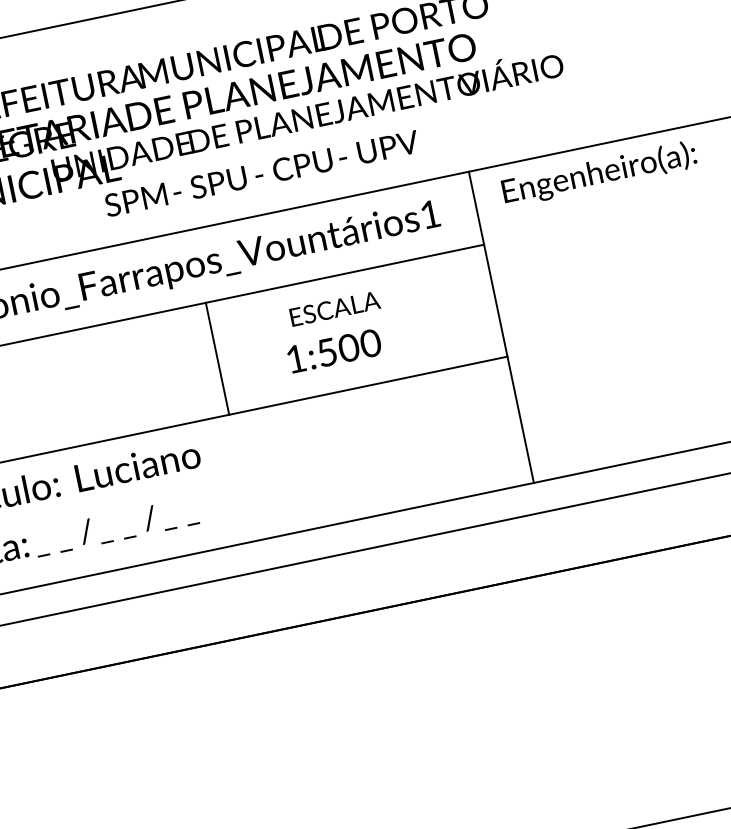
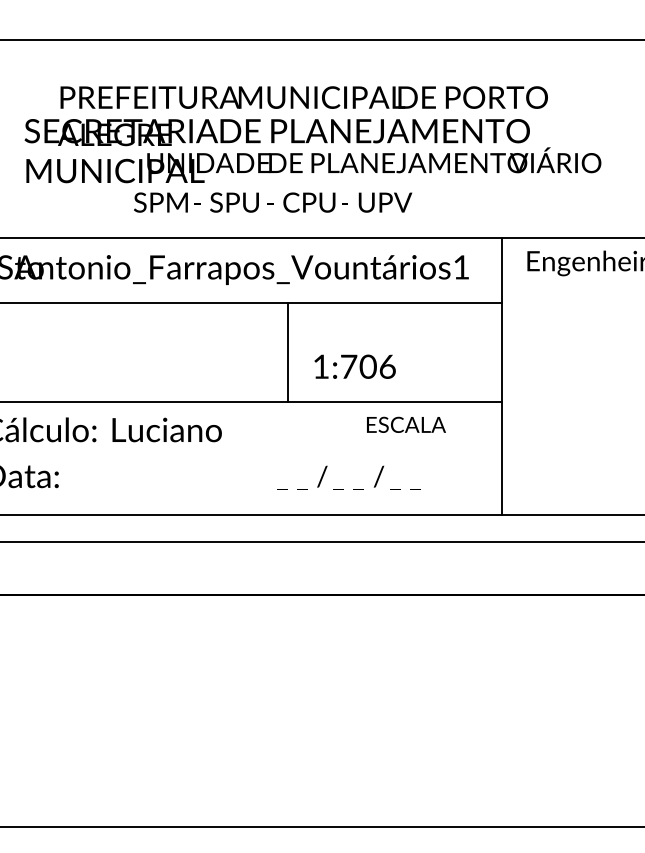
text: (262, 173) -> (273, 202), moved
text: (335, 308) -> (406, 424), moved
text: (349, 347) -> (368, 366), 1:500 -> 1:706
line: (217, 358) -> (288, 352), moved
text: (115, 526) -> (348, 477), moved

